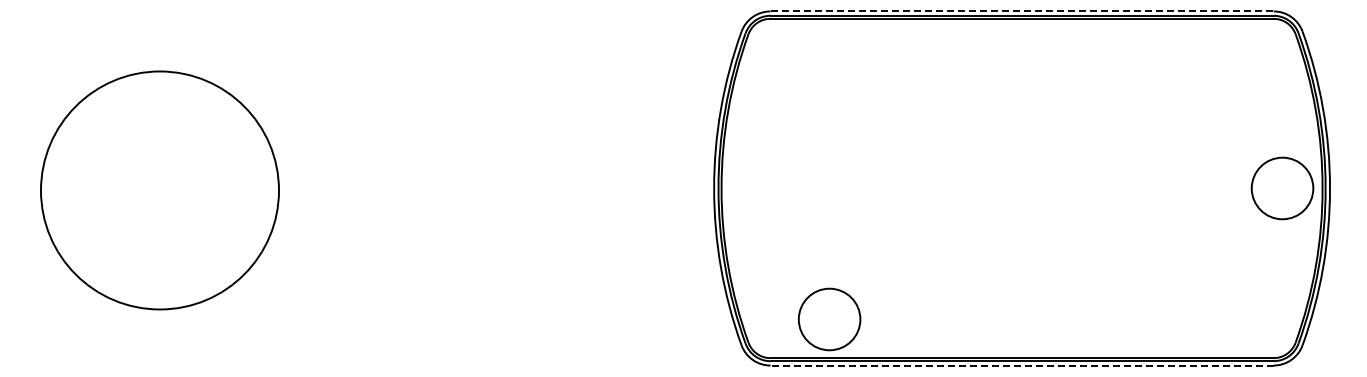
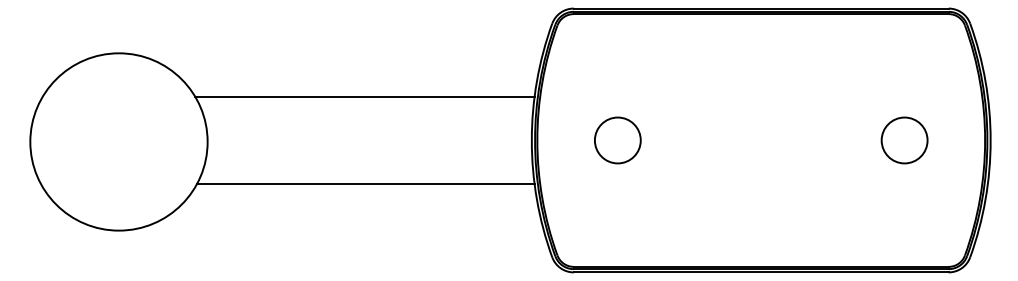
line: (1022, 11) -> (761, 8), dashed -> solid
line: (489, 129) -> (364, 96), added
circle: (1282, 188) -> (904, 140), moved
line: (490, 247) -> (365, 184), added
circle: (829, 319) -> (617, 140), moved
line: (1022, 365) -> (761, 272), dashed -> solid

